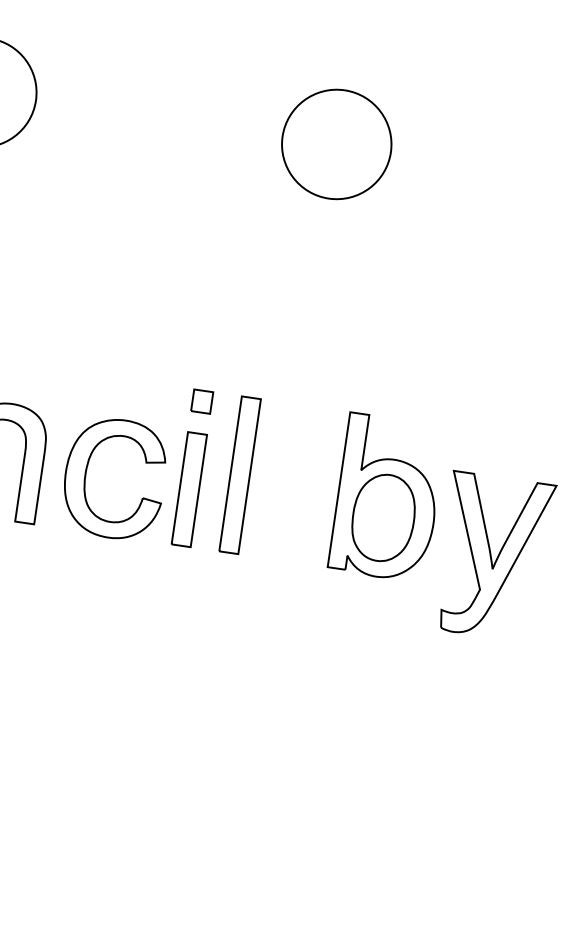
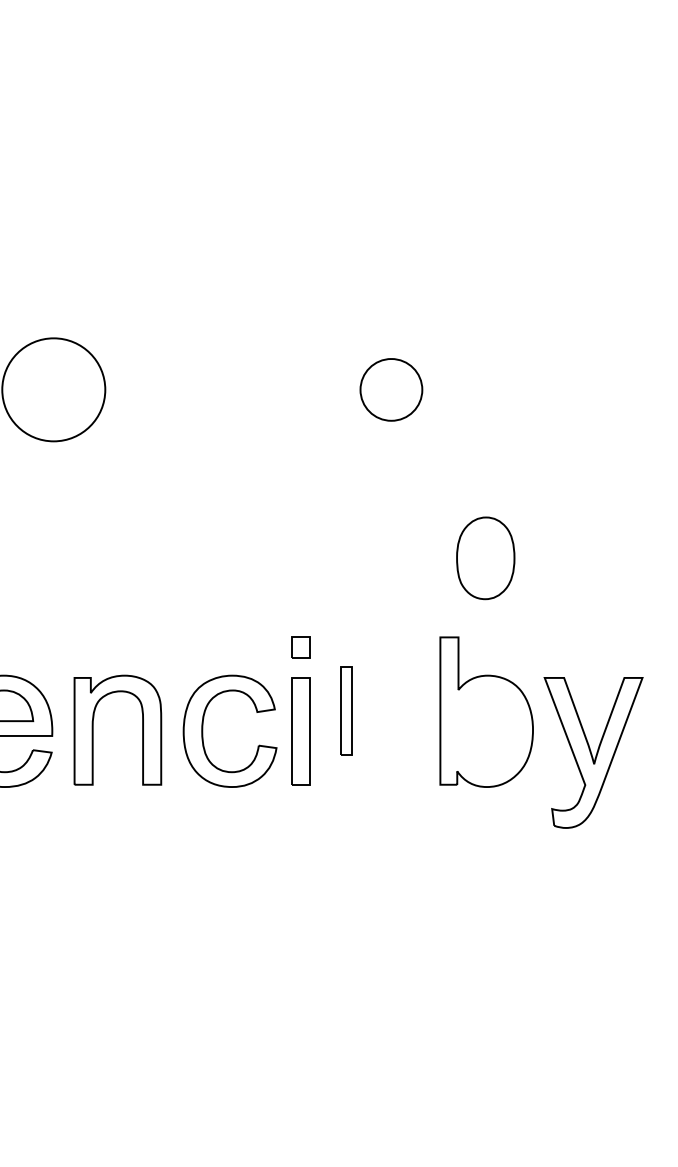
part: (336, 144) -> (391, 389), size x0.6
part: (239, 474) -> (345, 710), size x0.6
part: (383, 518) -> (485, 558), moved

